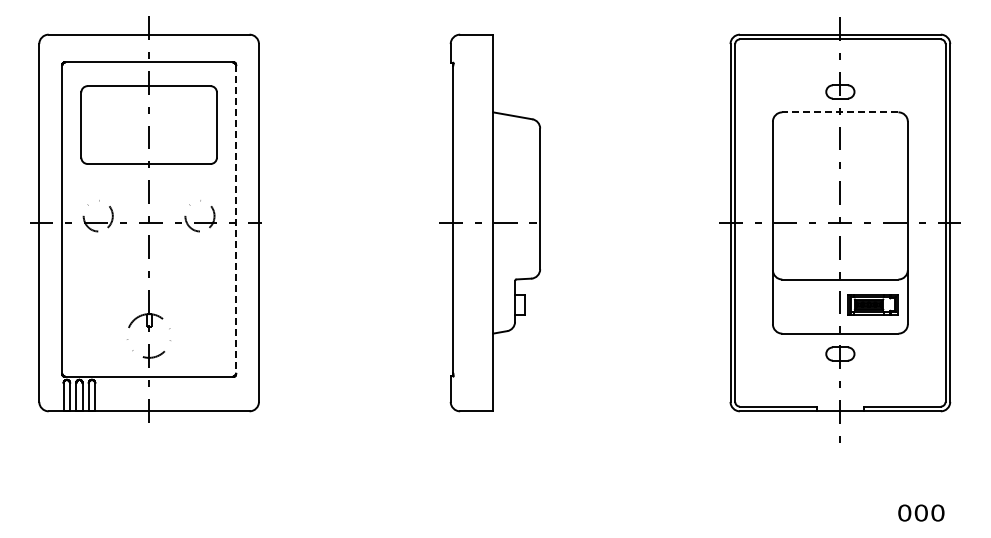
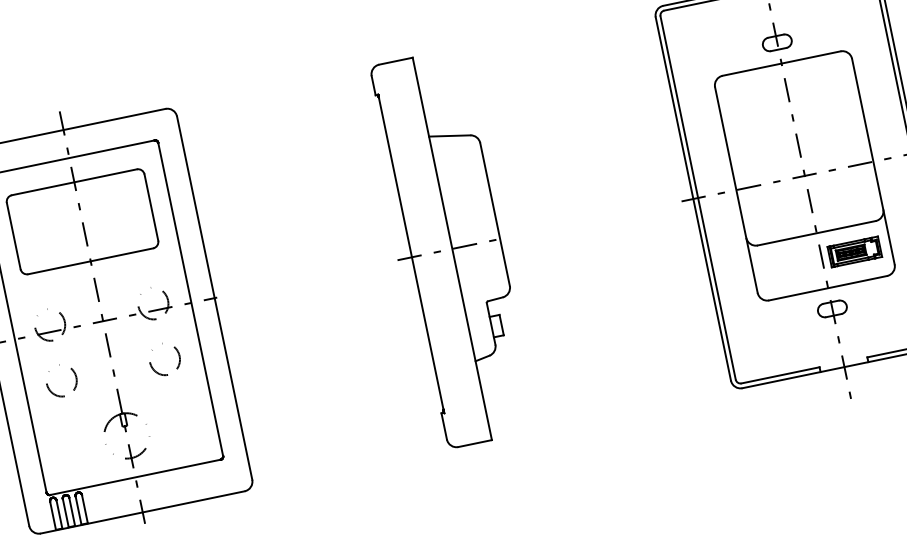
line: (839, 112) -> (780, 63), dashed -> solid
line: (236, 220) -> (191, 300), dashed -> solid
part: (186, 271) -> (151, 362), added
part: (86, 277) -> (51, 389), added

